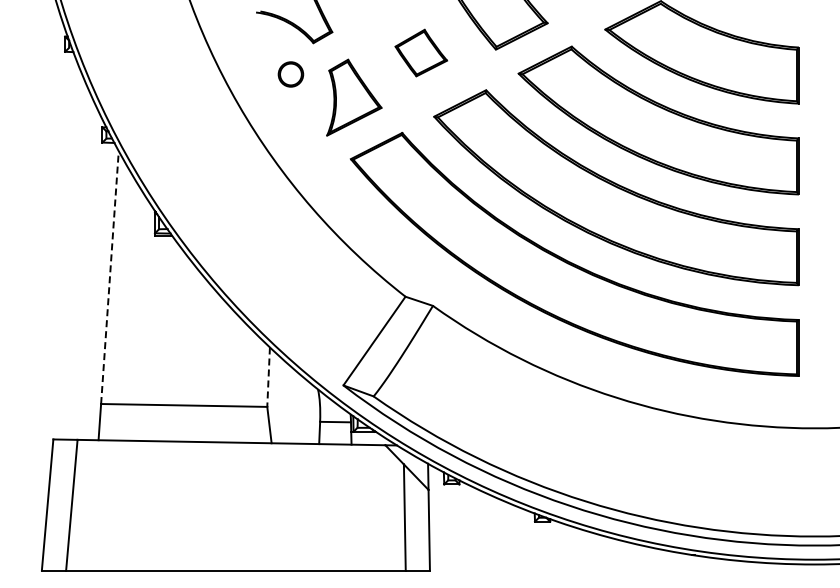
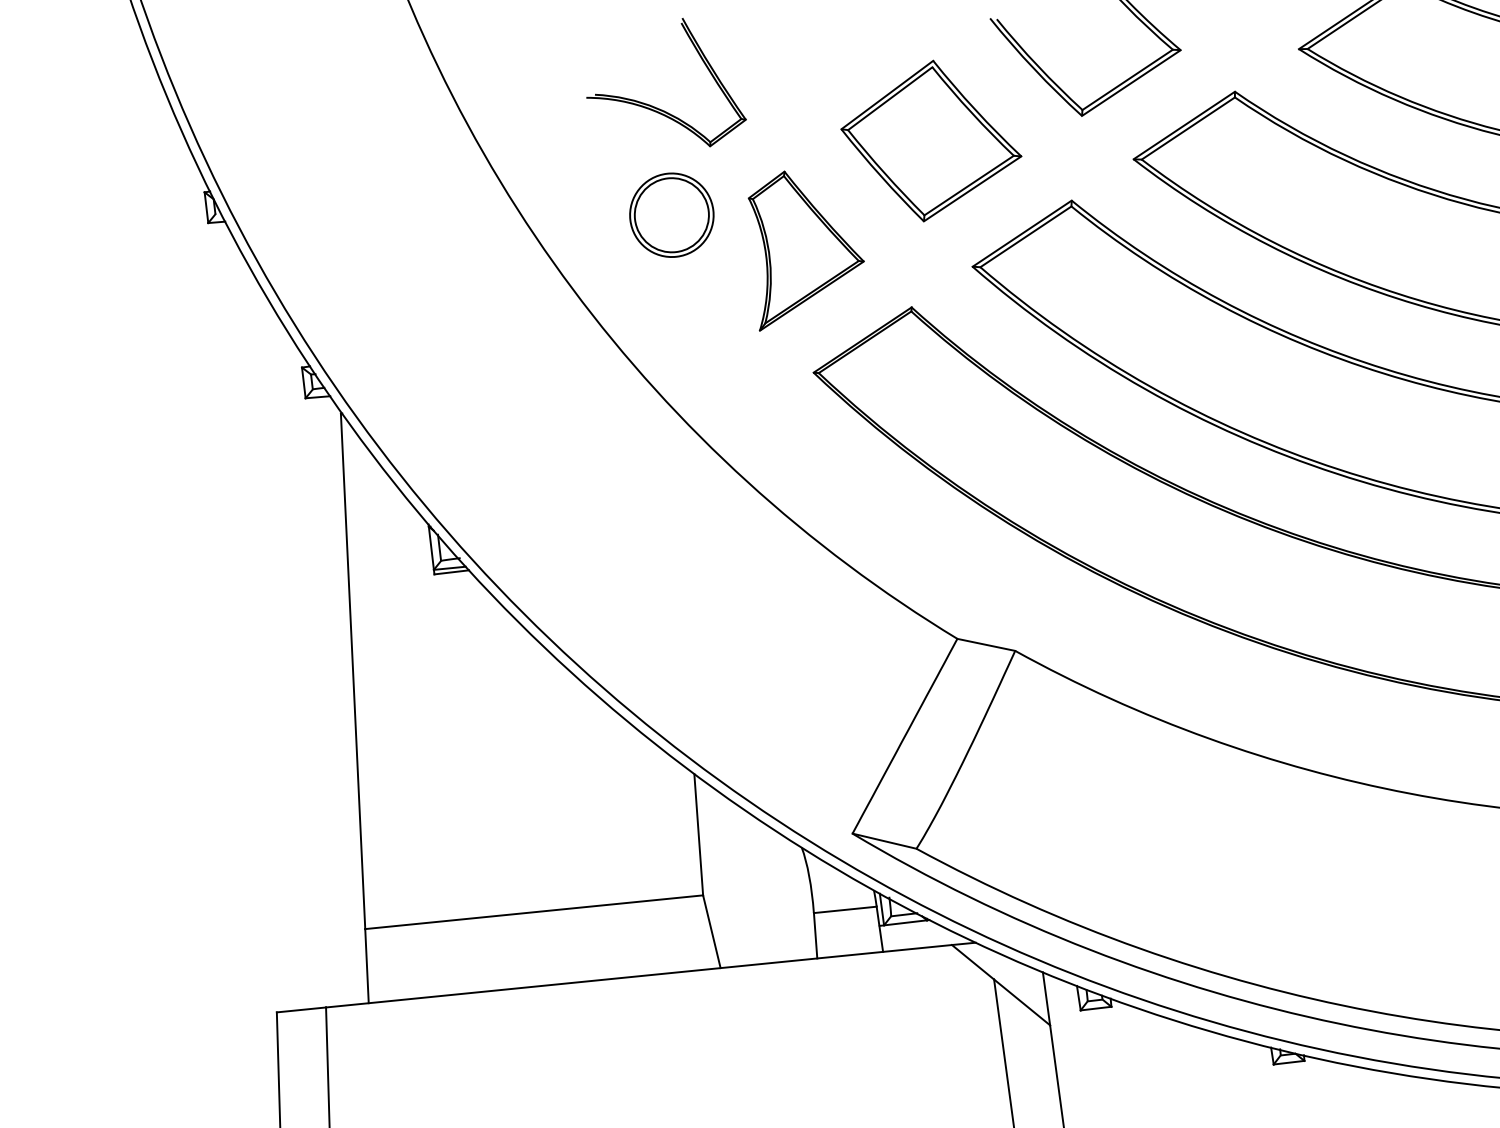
part: (421, 52) -> (931, 139), size x1.67
part: (290, 74) -> (670, 215), size x1.67
line: (109, 277) -> (352, 670), dashed -> solid
line: (268, 377) -> (698, 835), dashed -> solid

